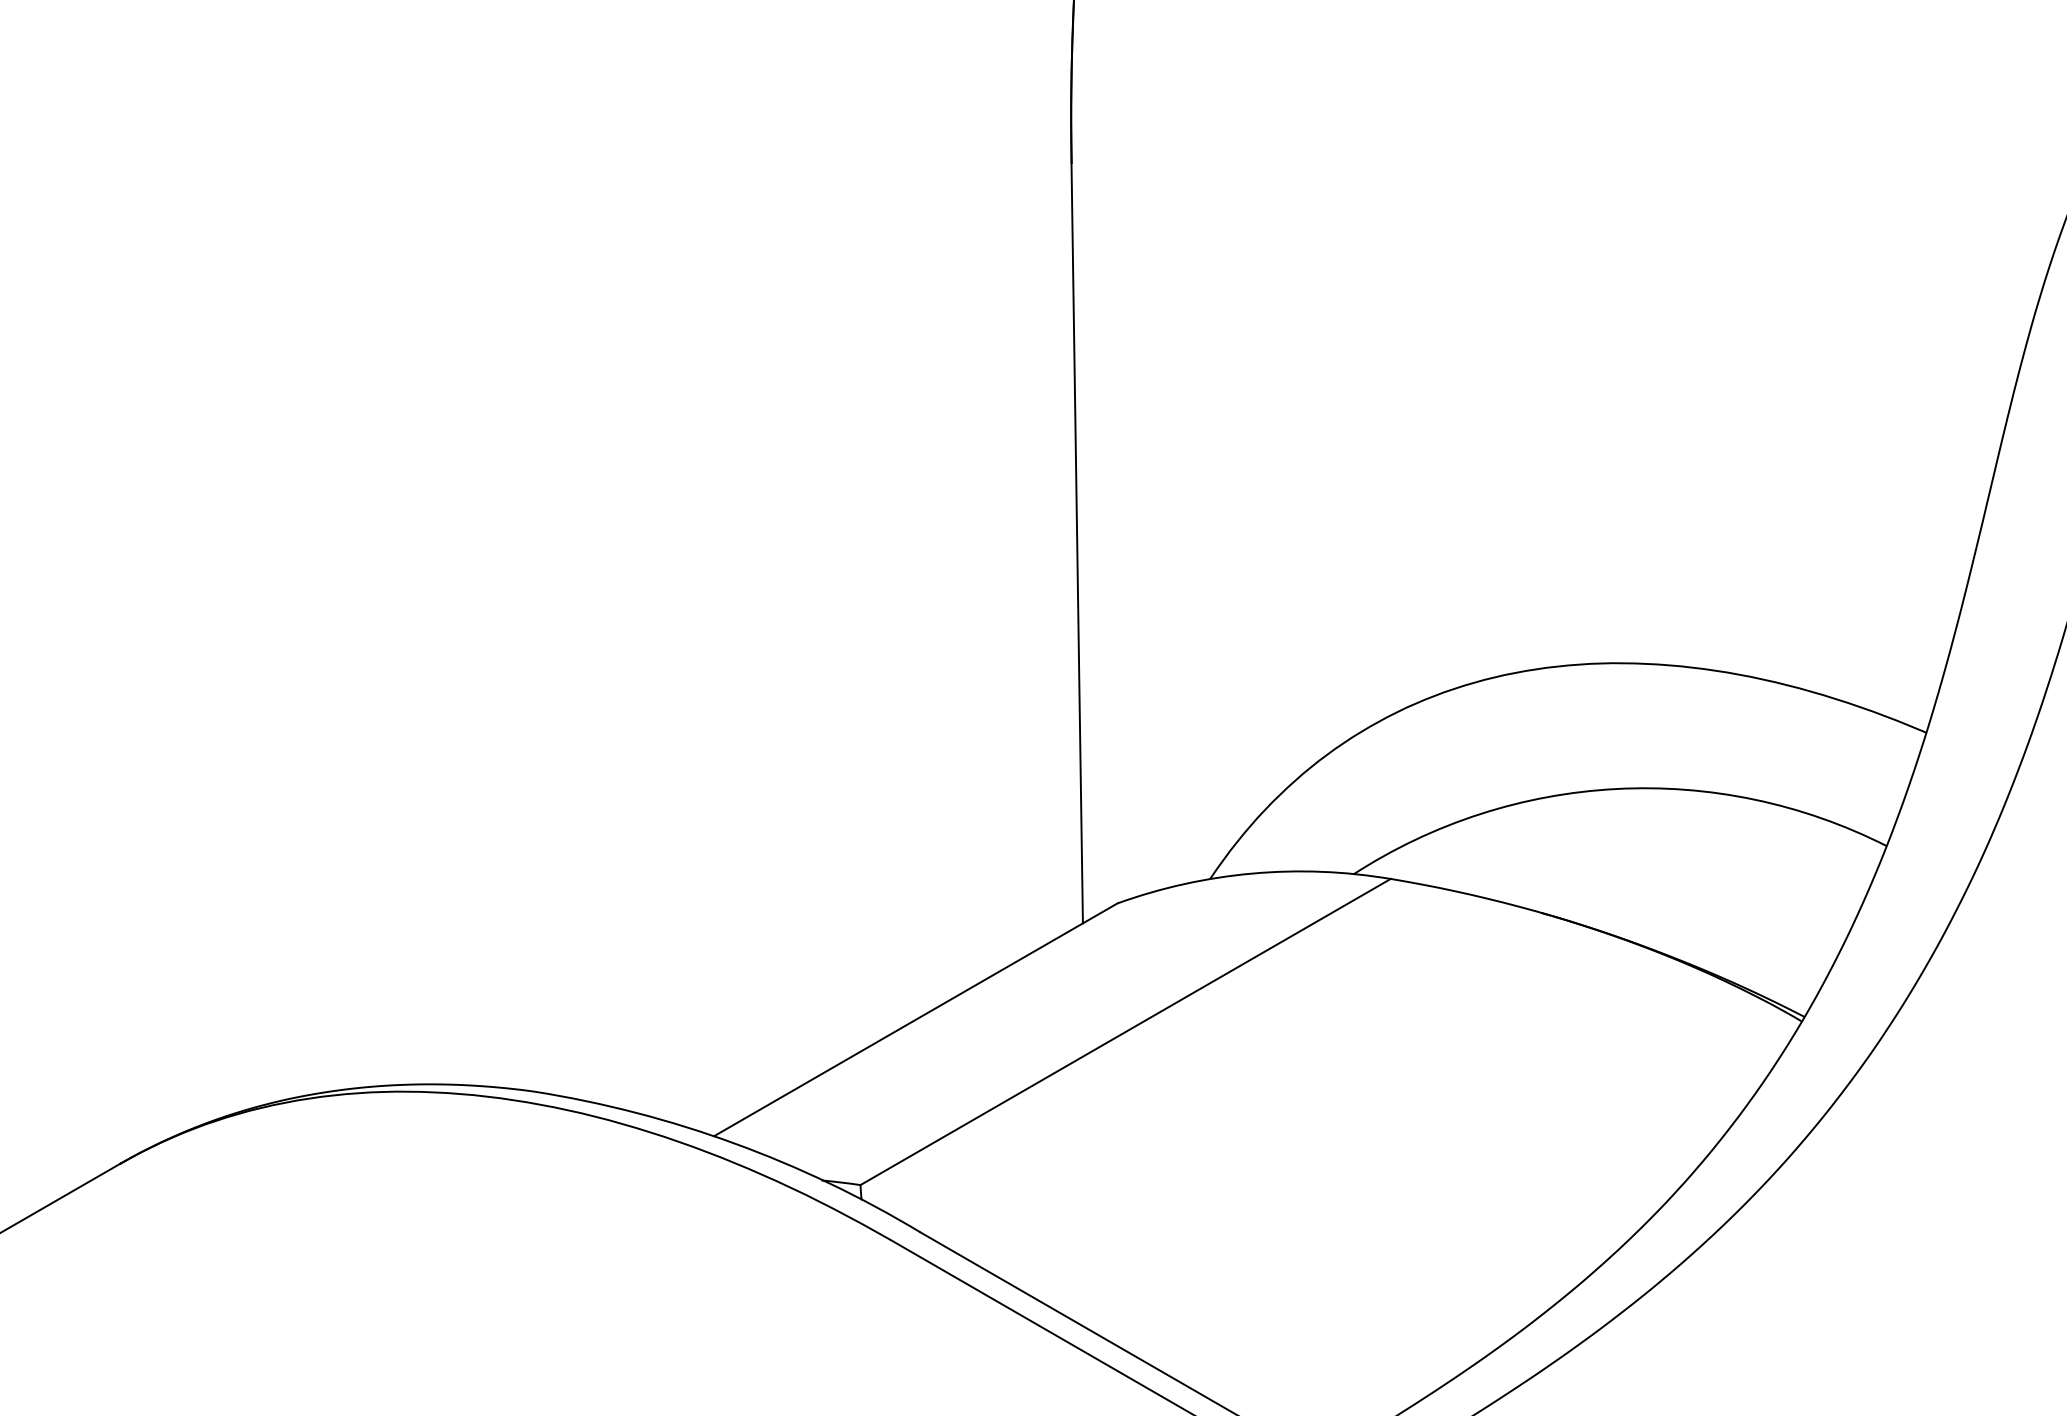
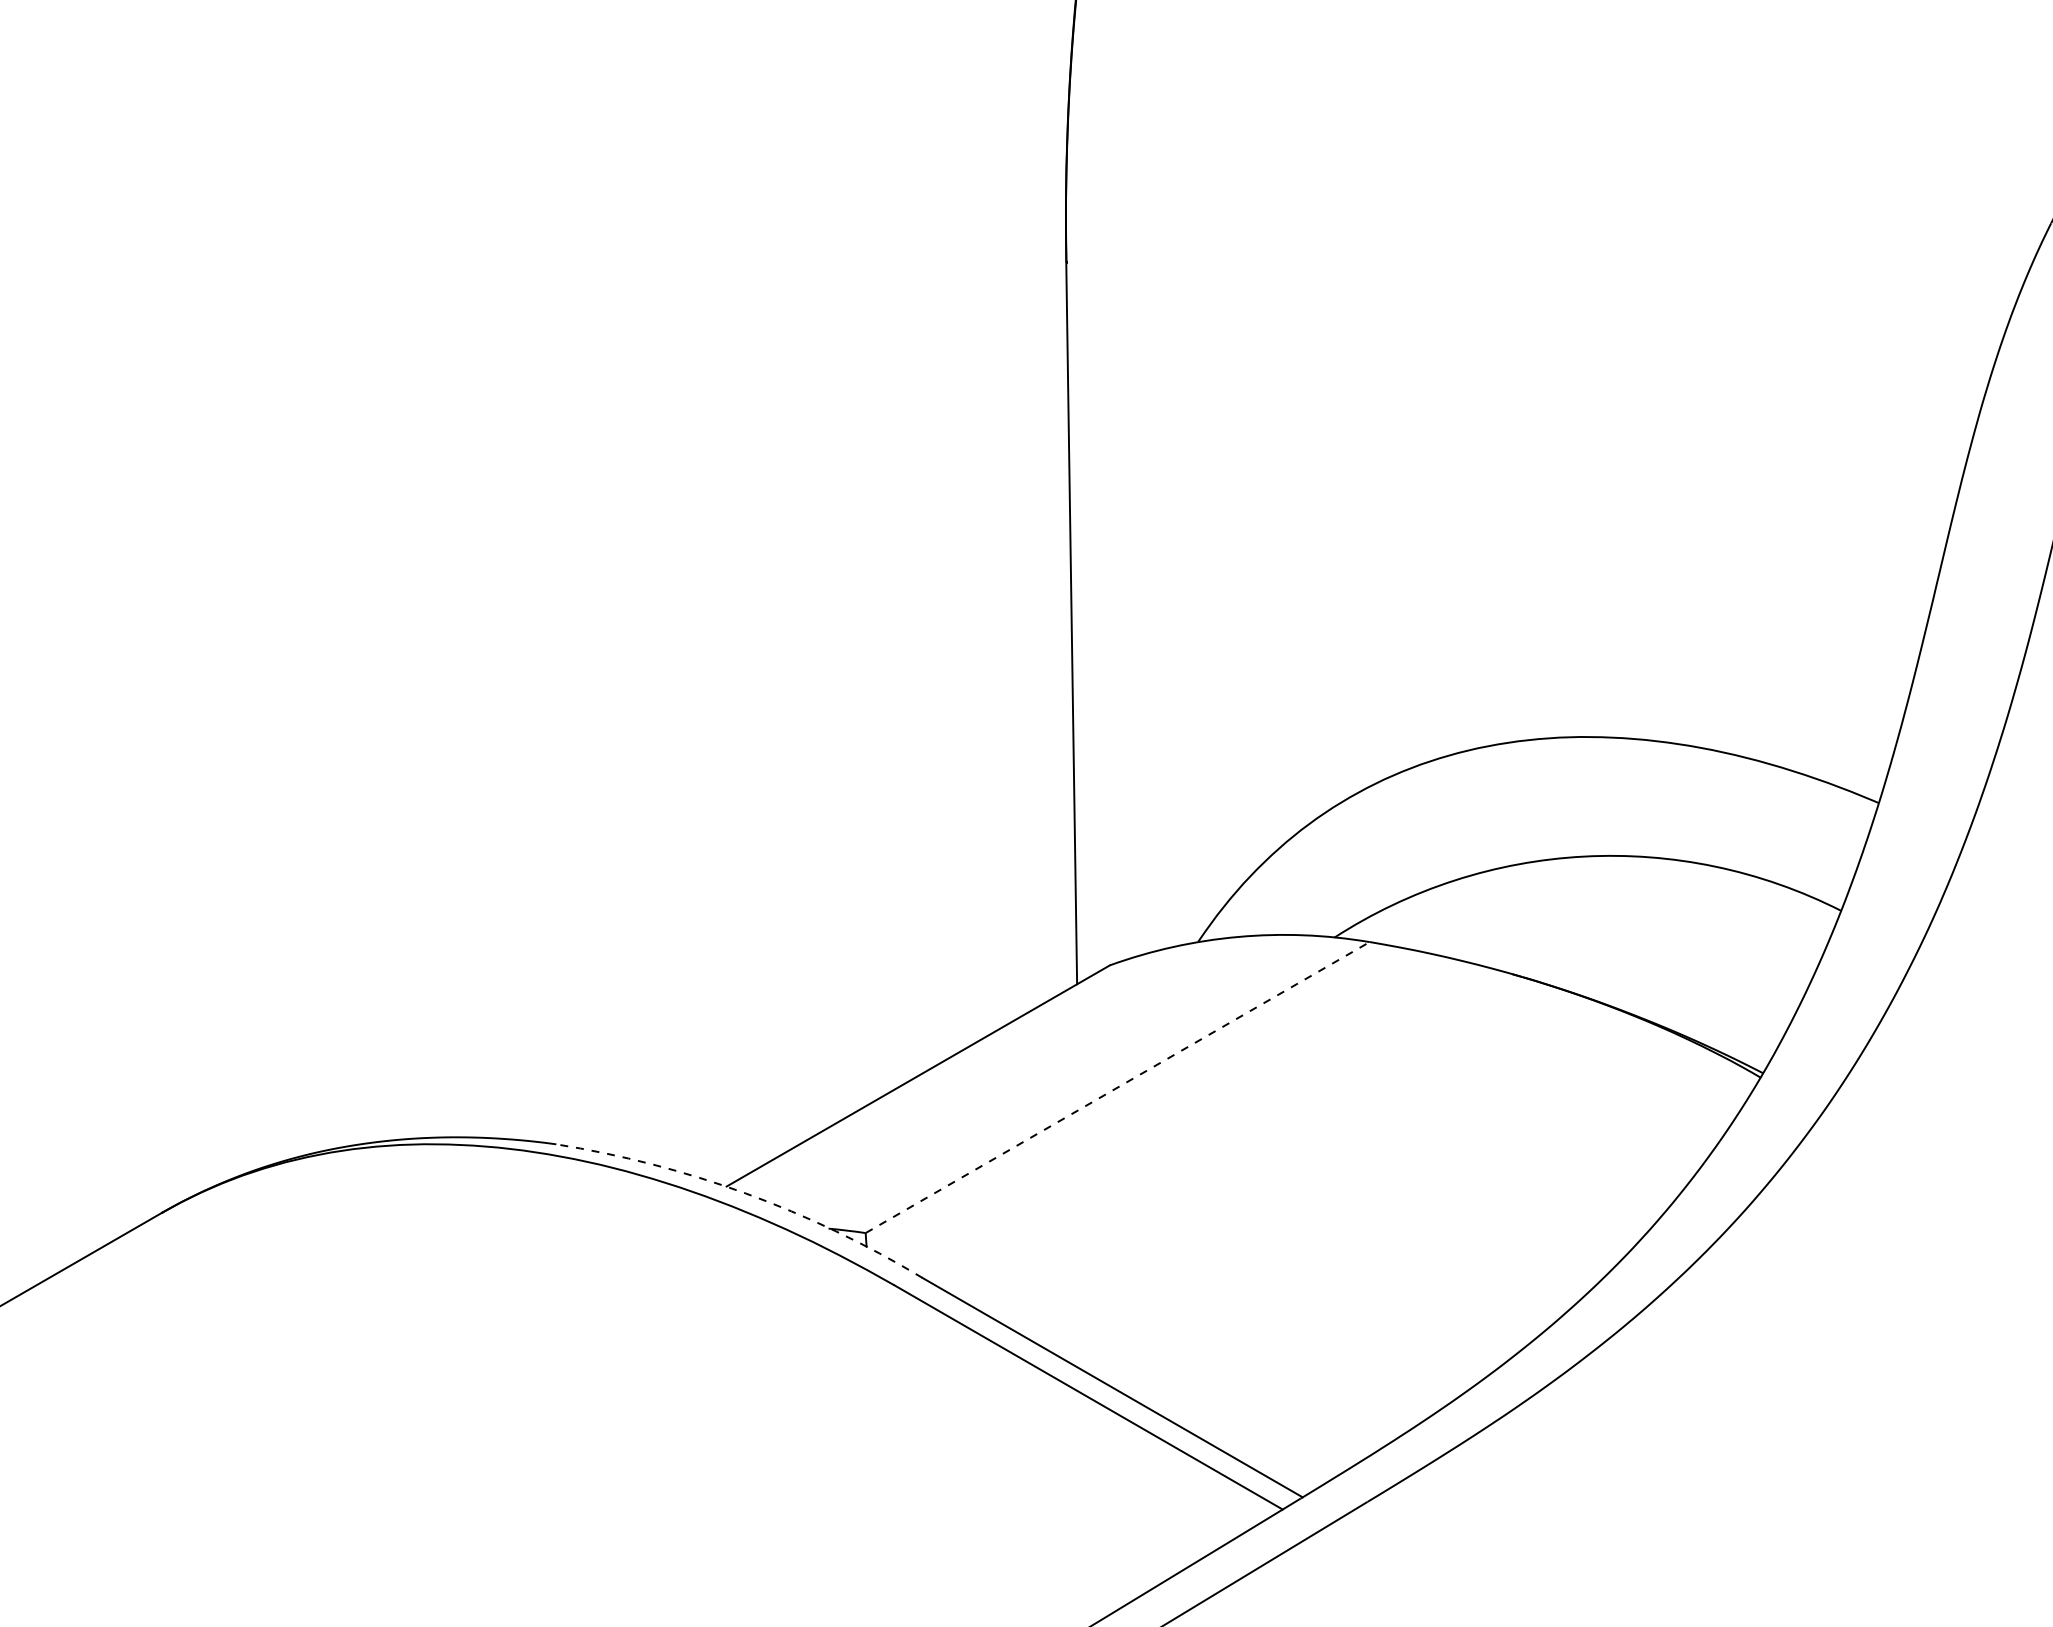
line: (1126, 1031) -> (1118, 1087), solid -> dashed
arc: (734, 1143) -> (745, 1193), solid -> dashed

